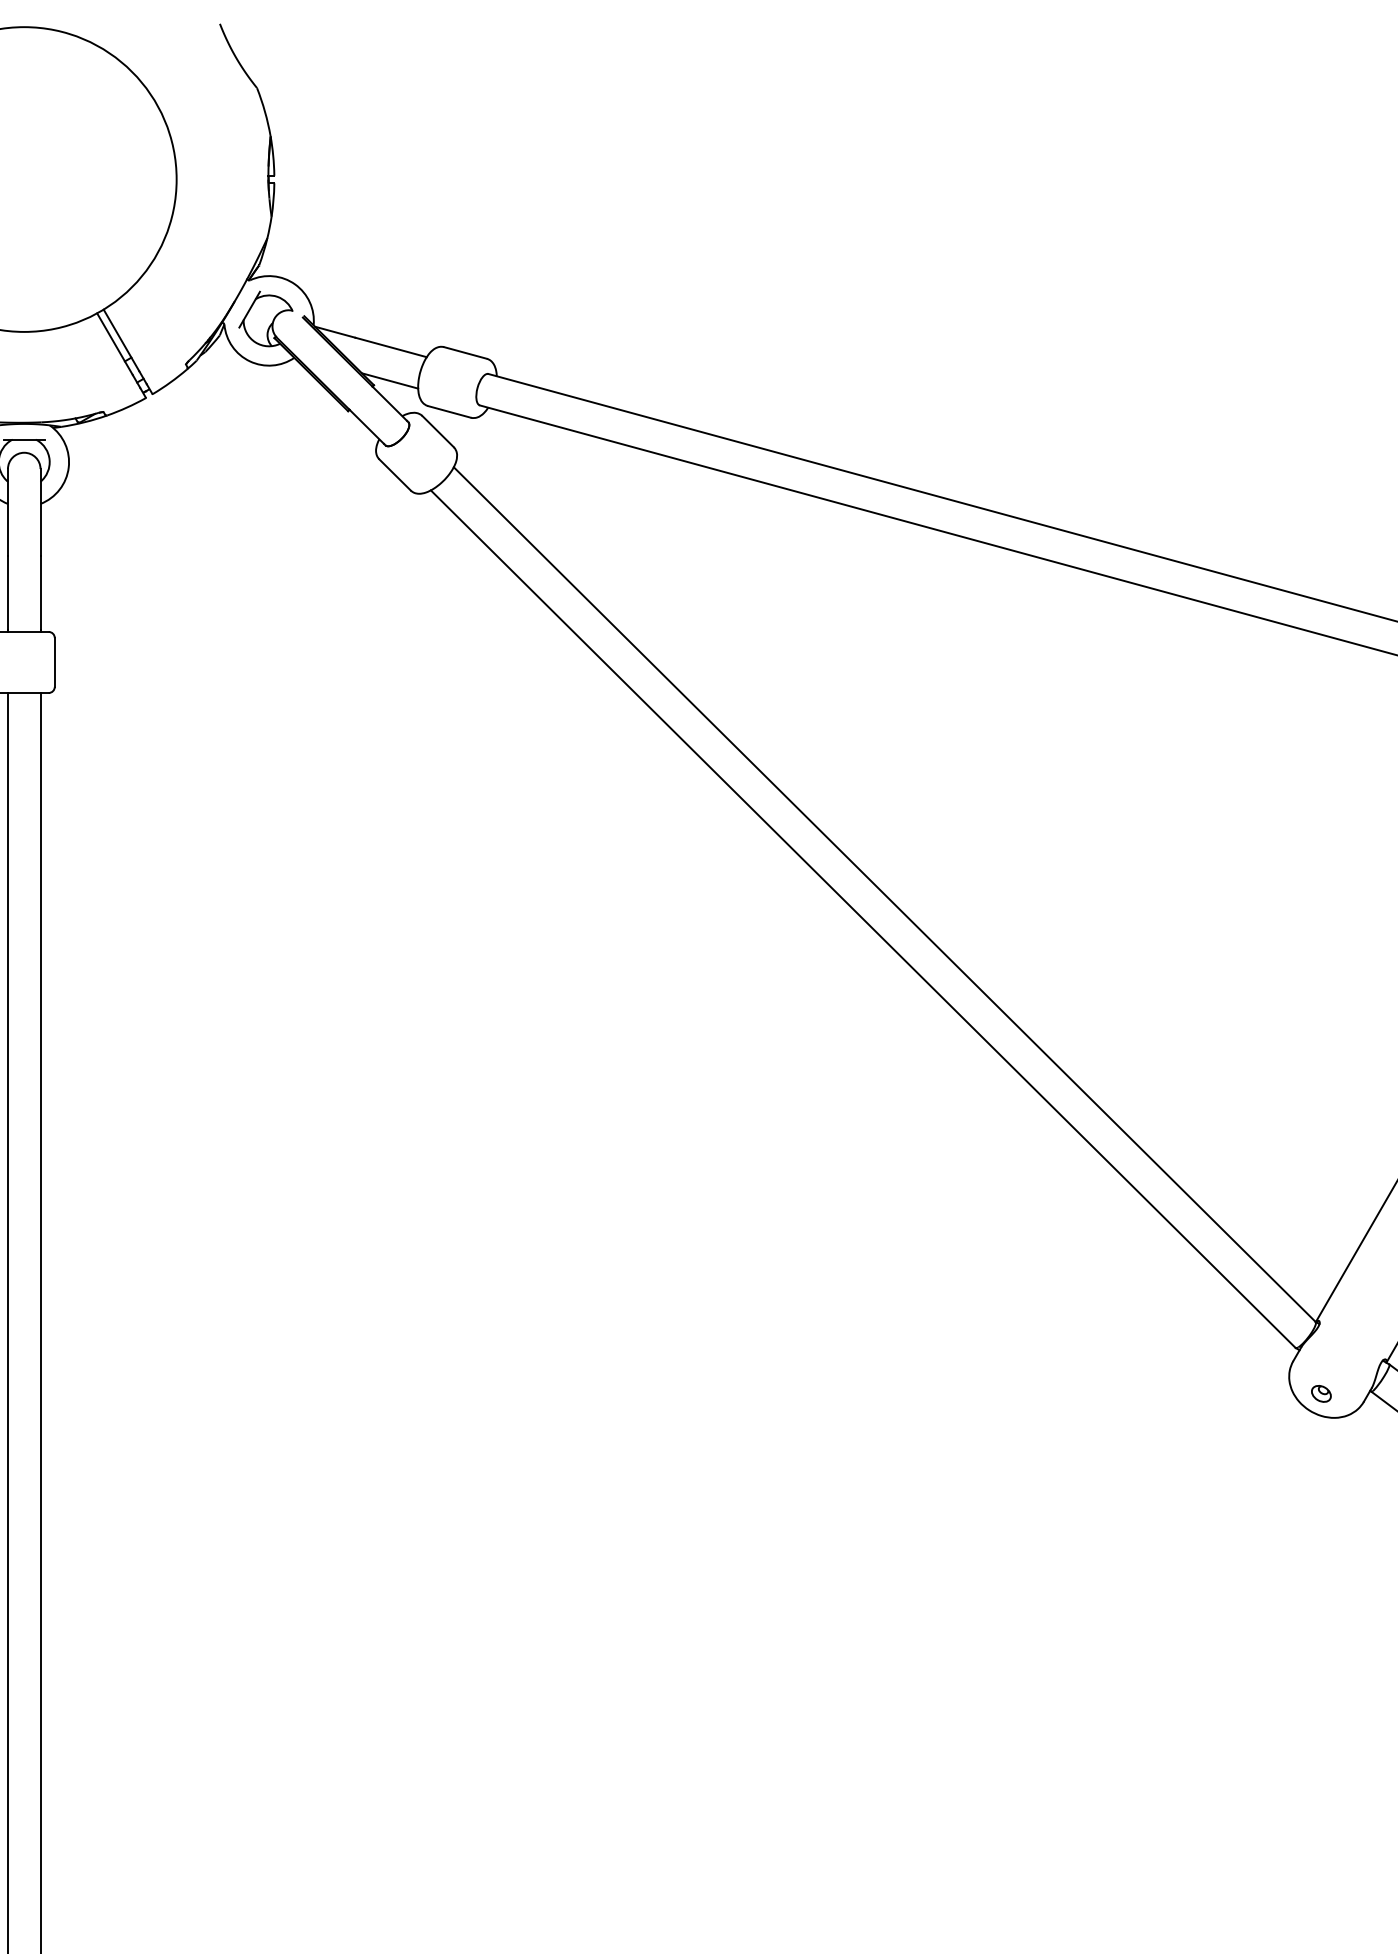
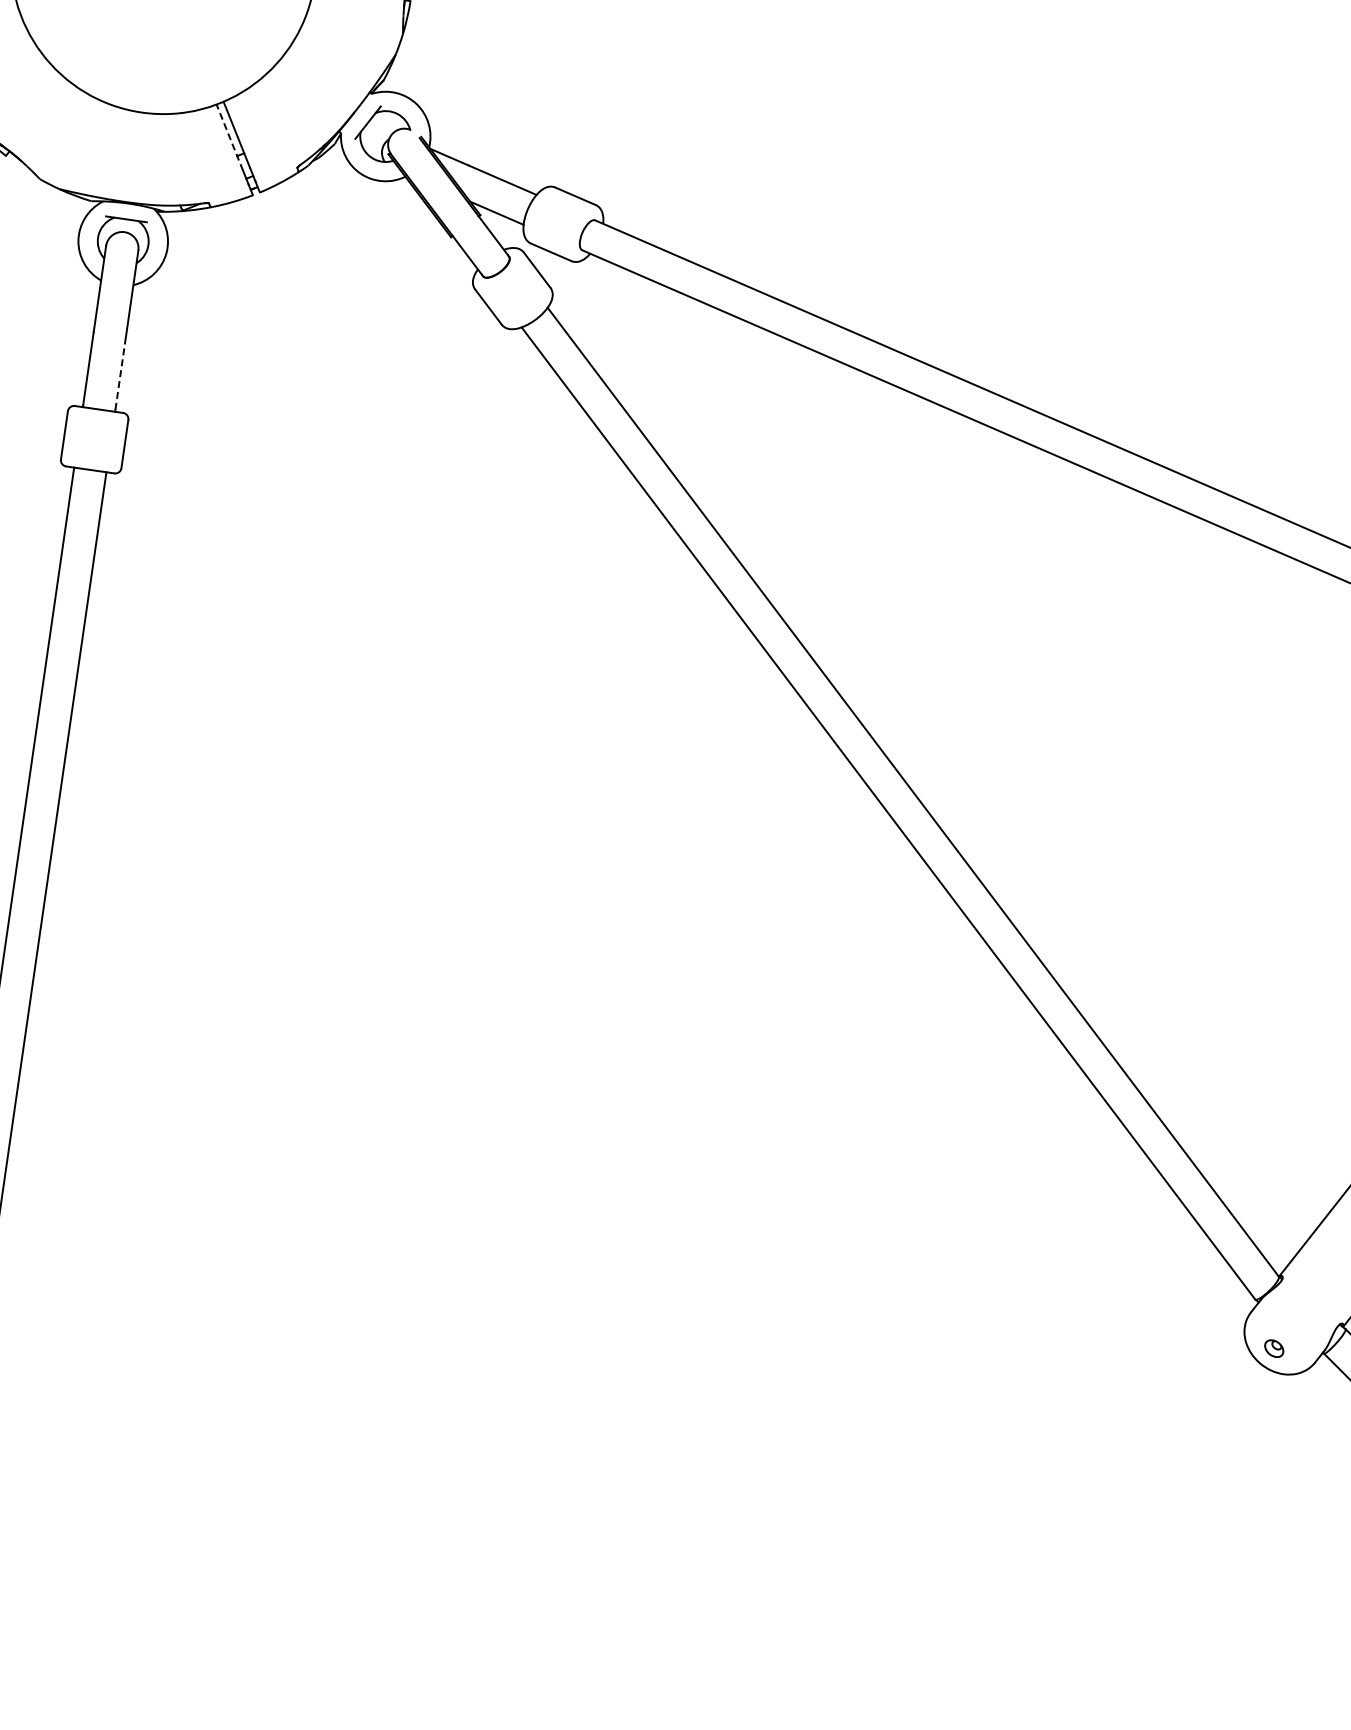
line: (114, 344) -> (229, 137), solid -> dashed
line: (40, 593) -> (120, 373), solid -> dashed

